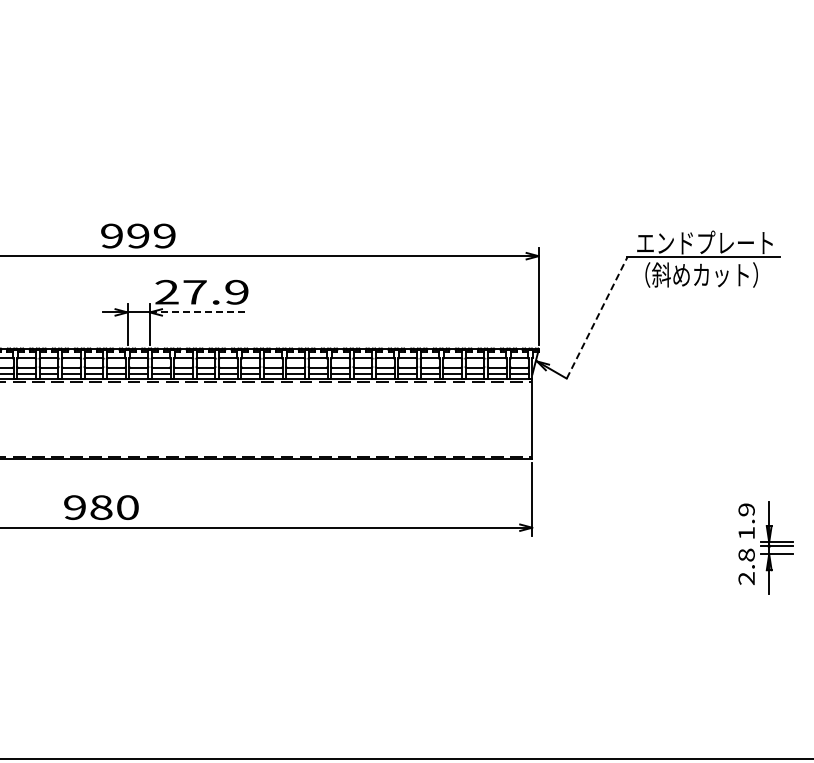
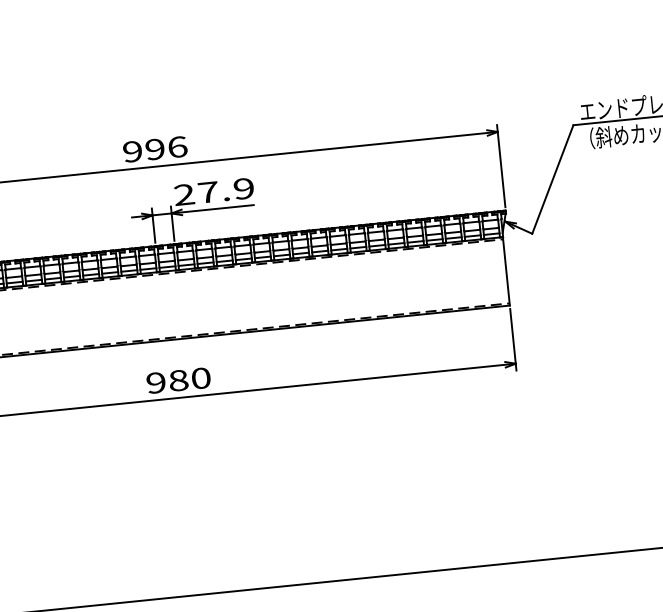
text: (164, 235) -> (177, 146), 999 -> 996
line: (198, 312) -> (212, 209), dashed -> solid
line: (597, 317) -> (553, 179), dashed -> solid
text: (101, 507) -> (178, 380), moved

